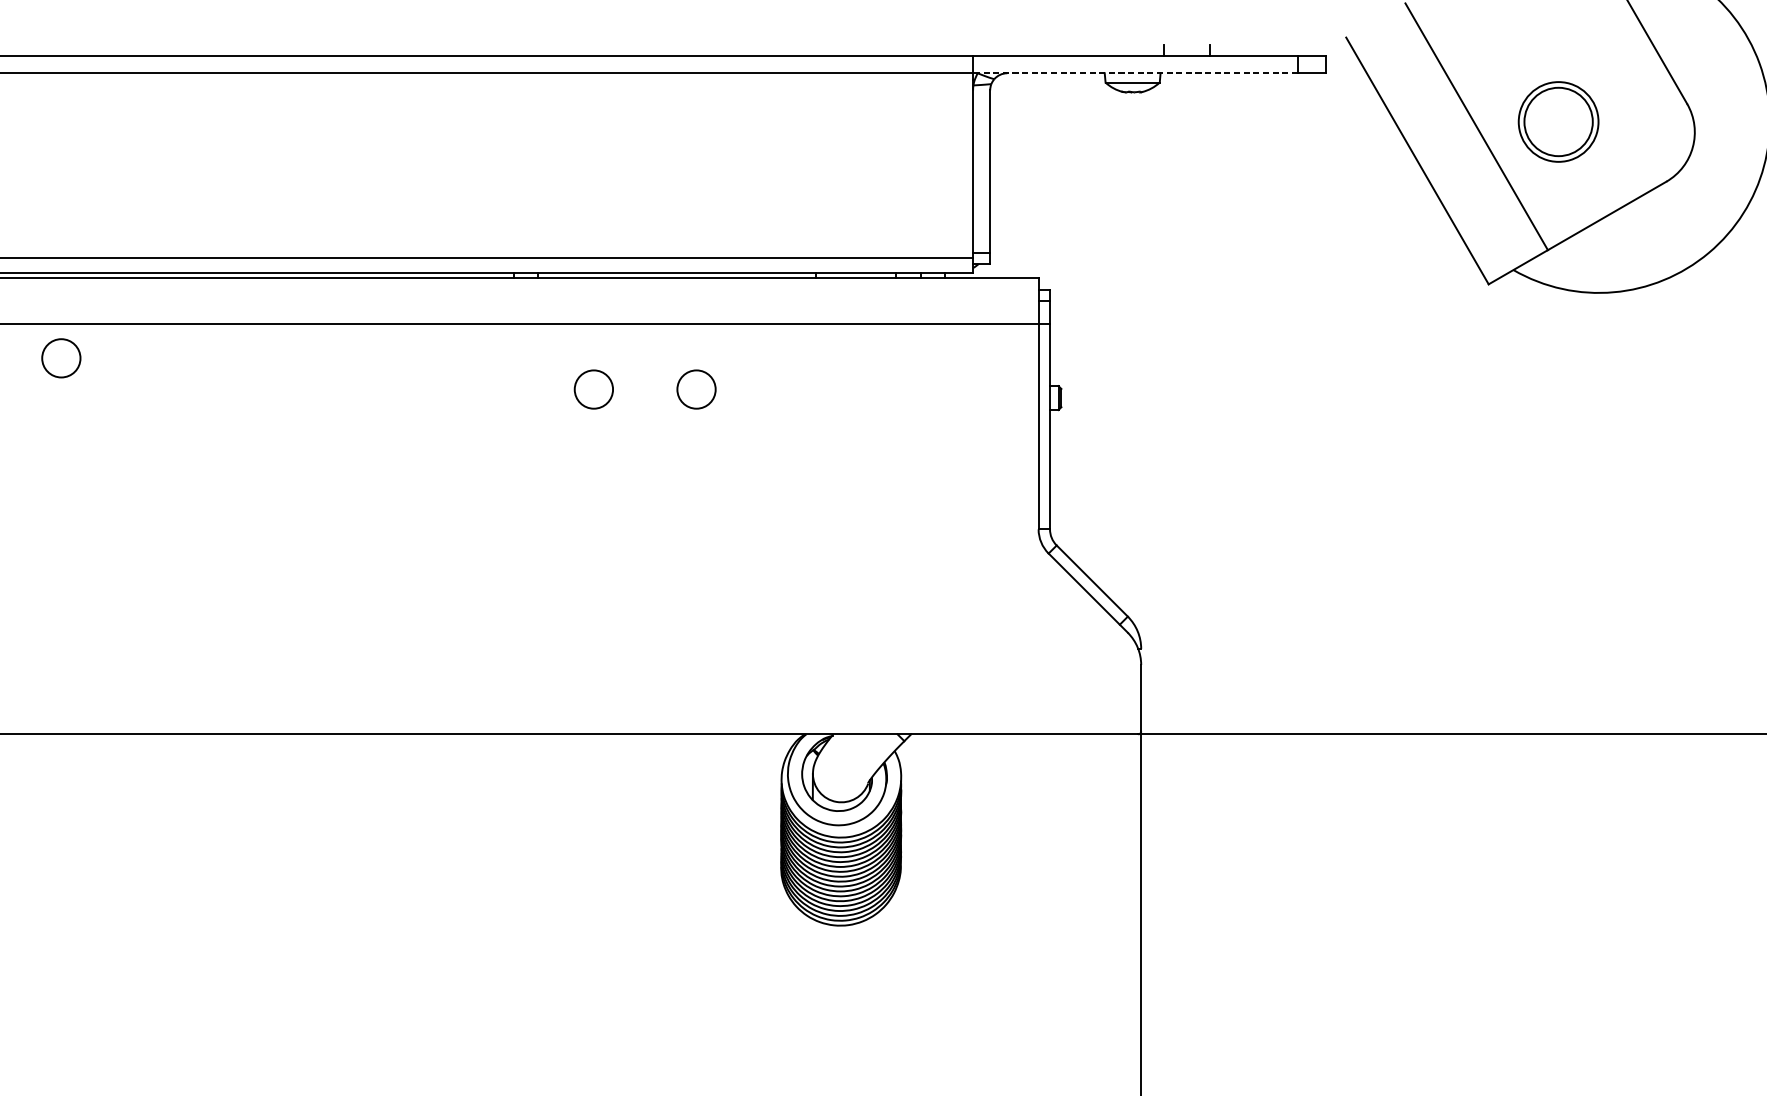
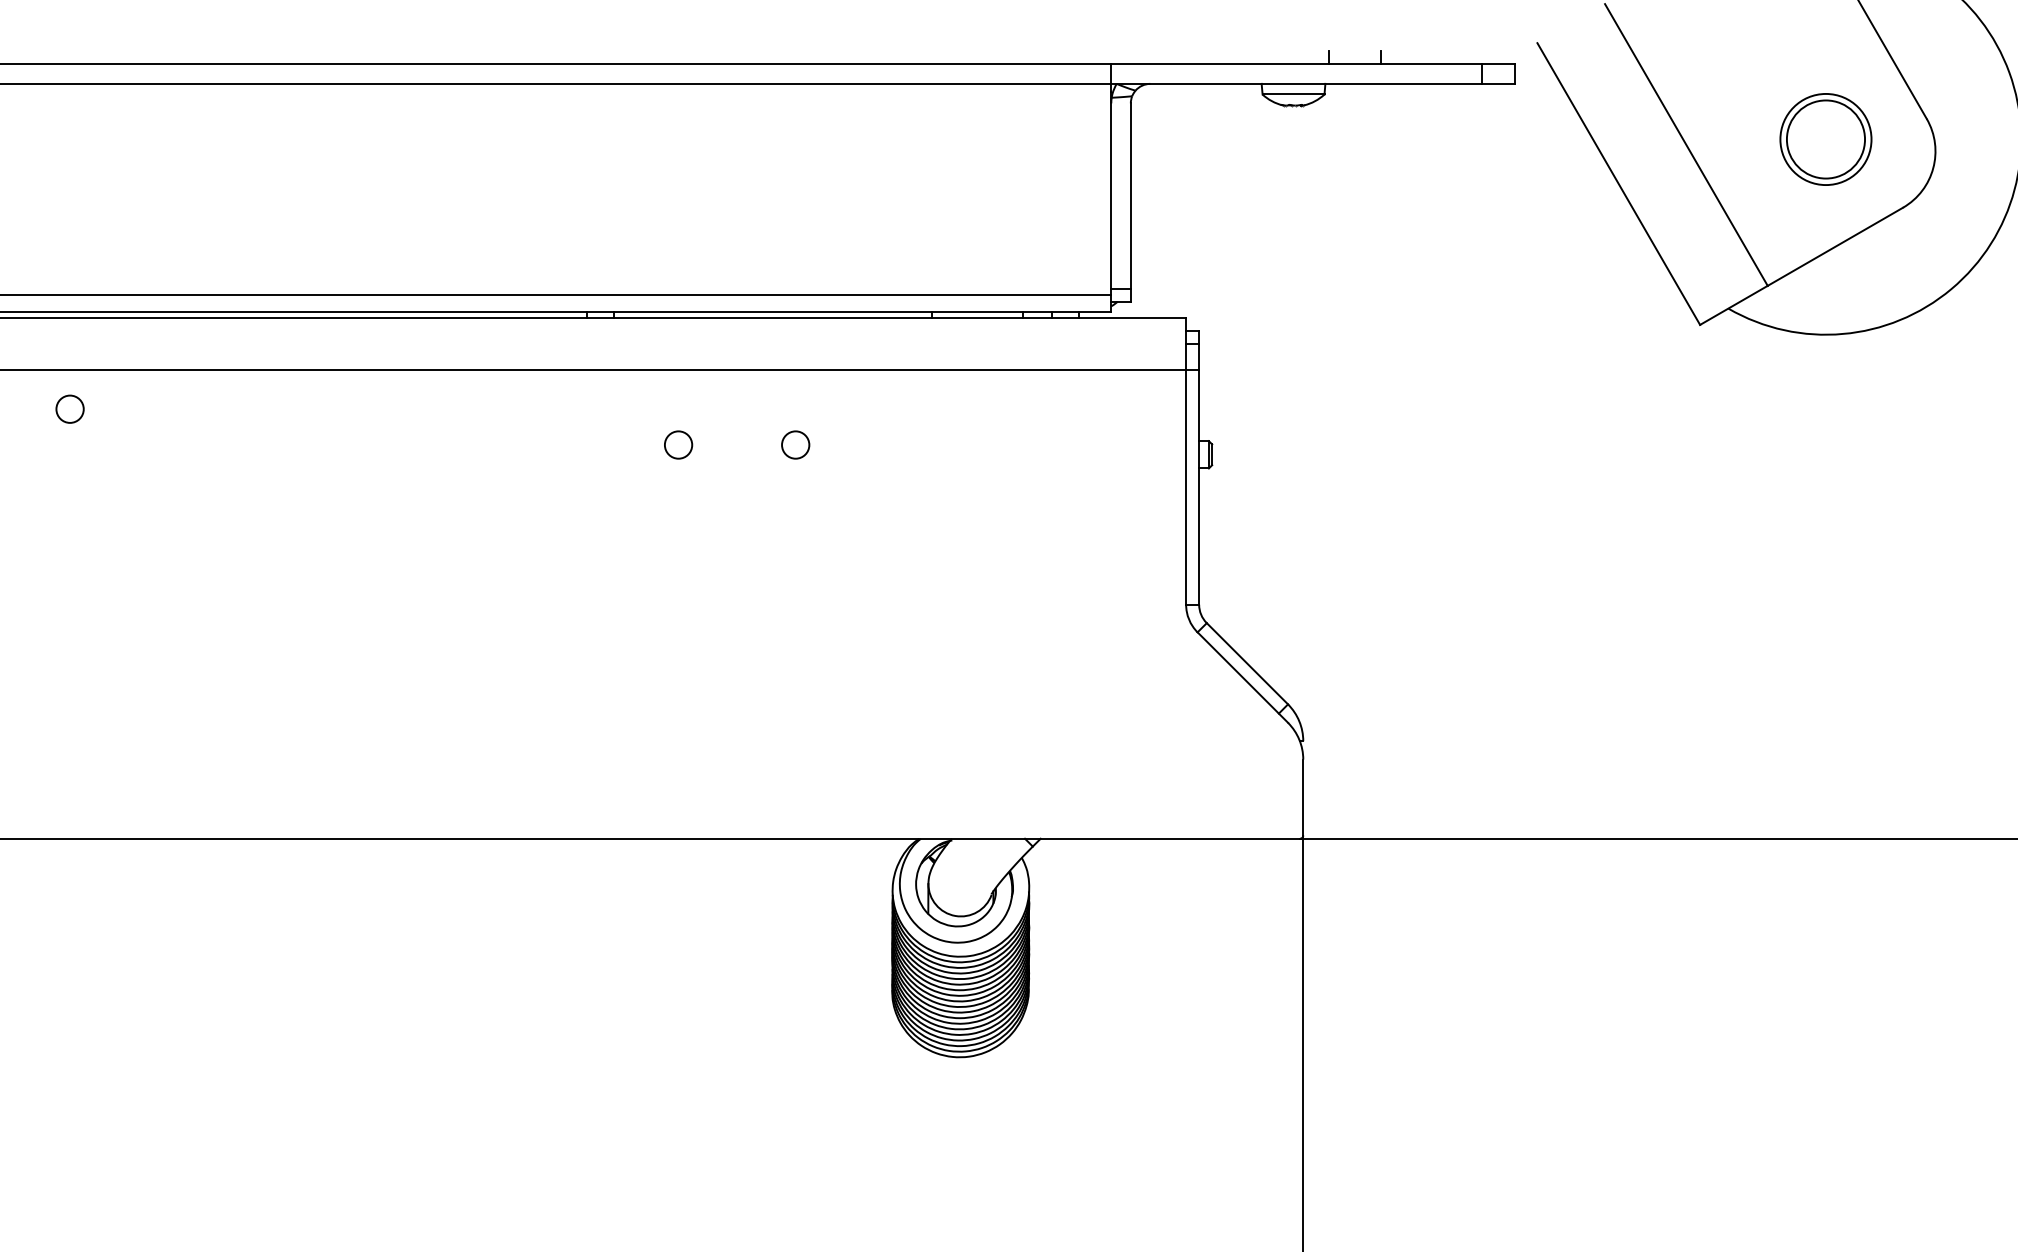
line: (1135, 72) -> (1296, 83), dashed -> solid
part: (1558, 121) -> (1825, 139), moved
circle: (60, 357) -> (69, 408), size x0.62
circle: (594, 389) -> (678, 444), size x0.62
circle: (696, 389) -> (795, 444), size x0.62

